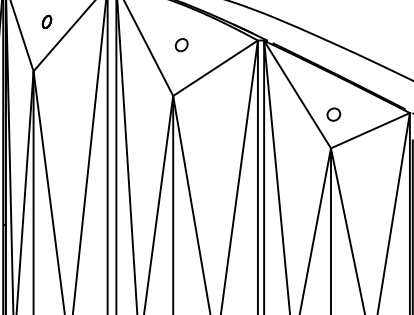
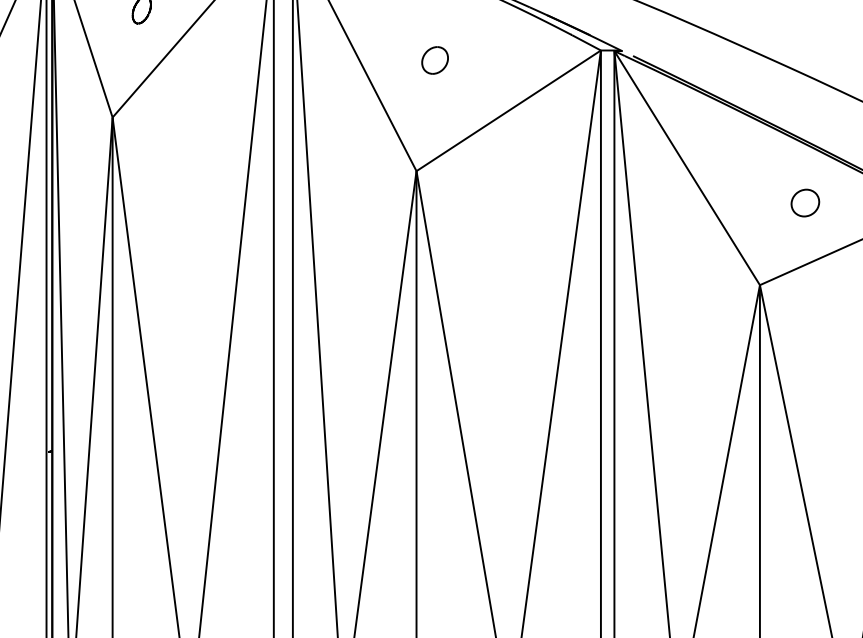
part: (333, 114) -> (804, 202), moved

